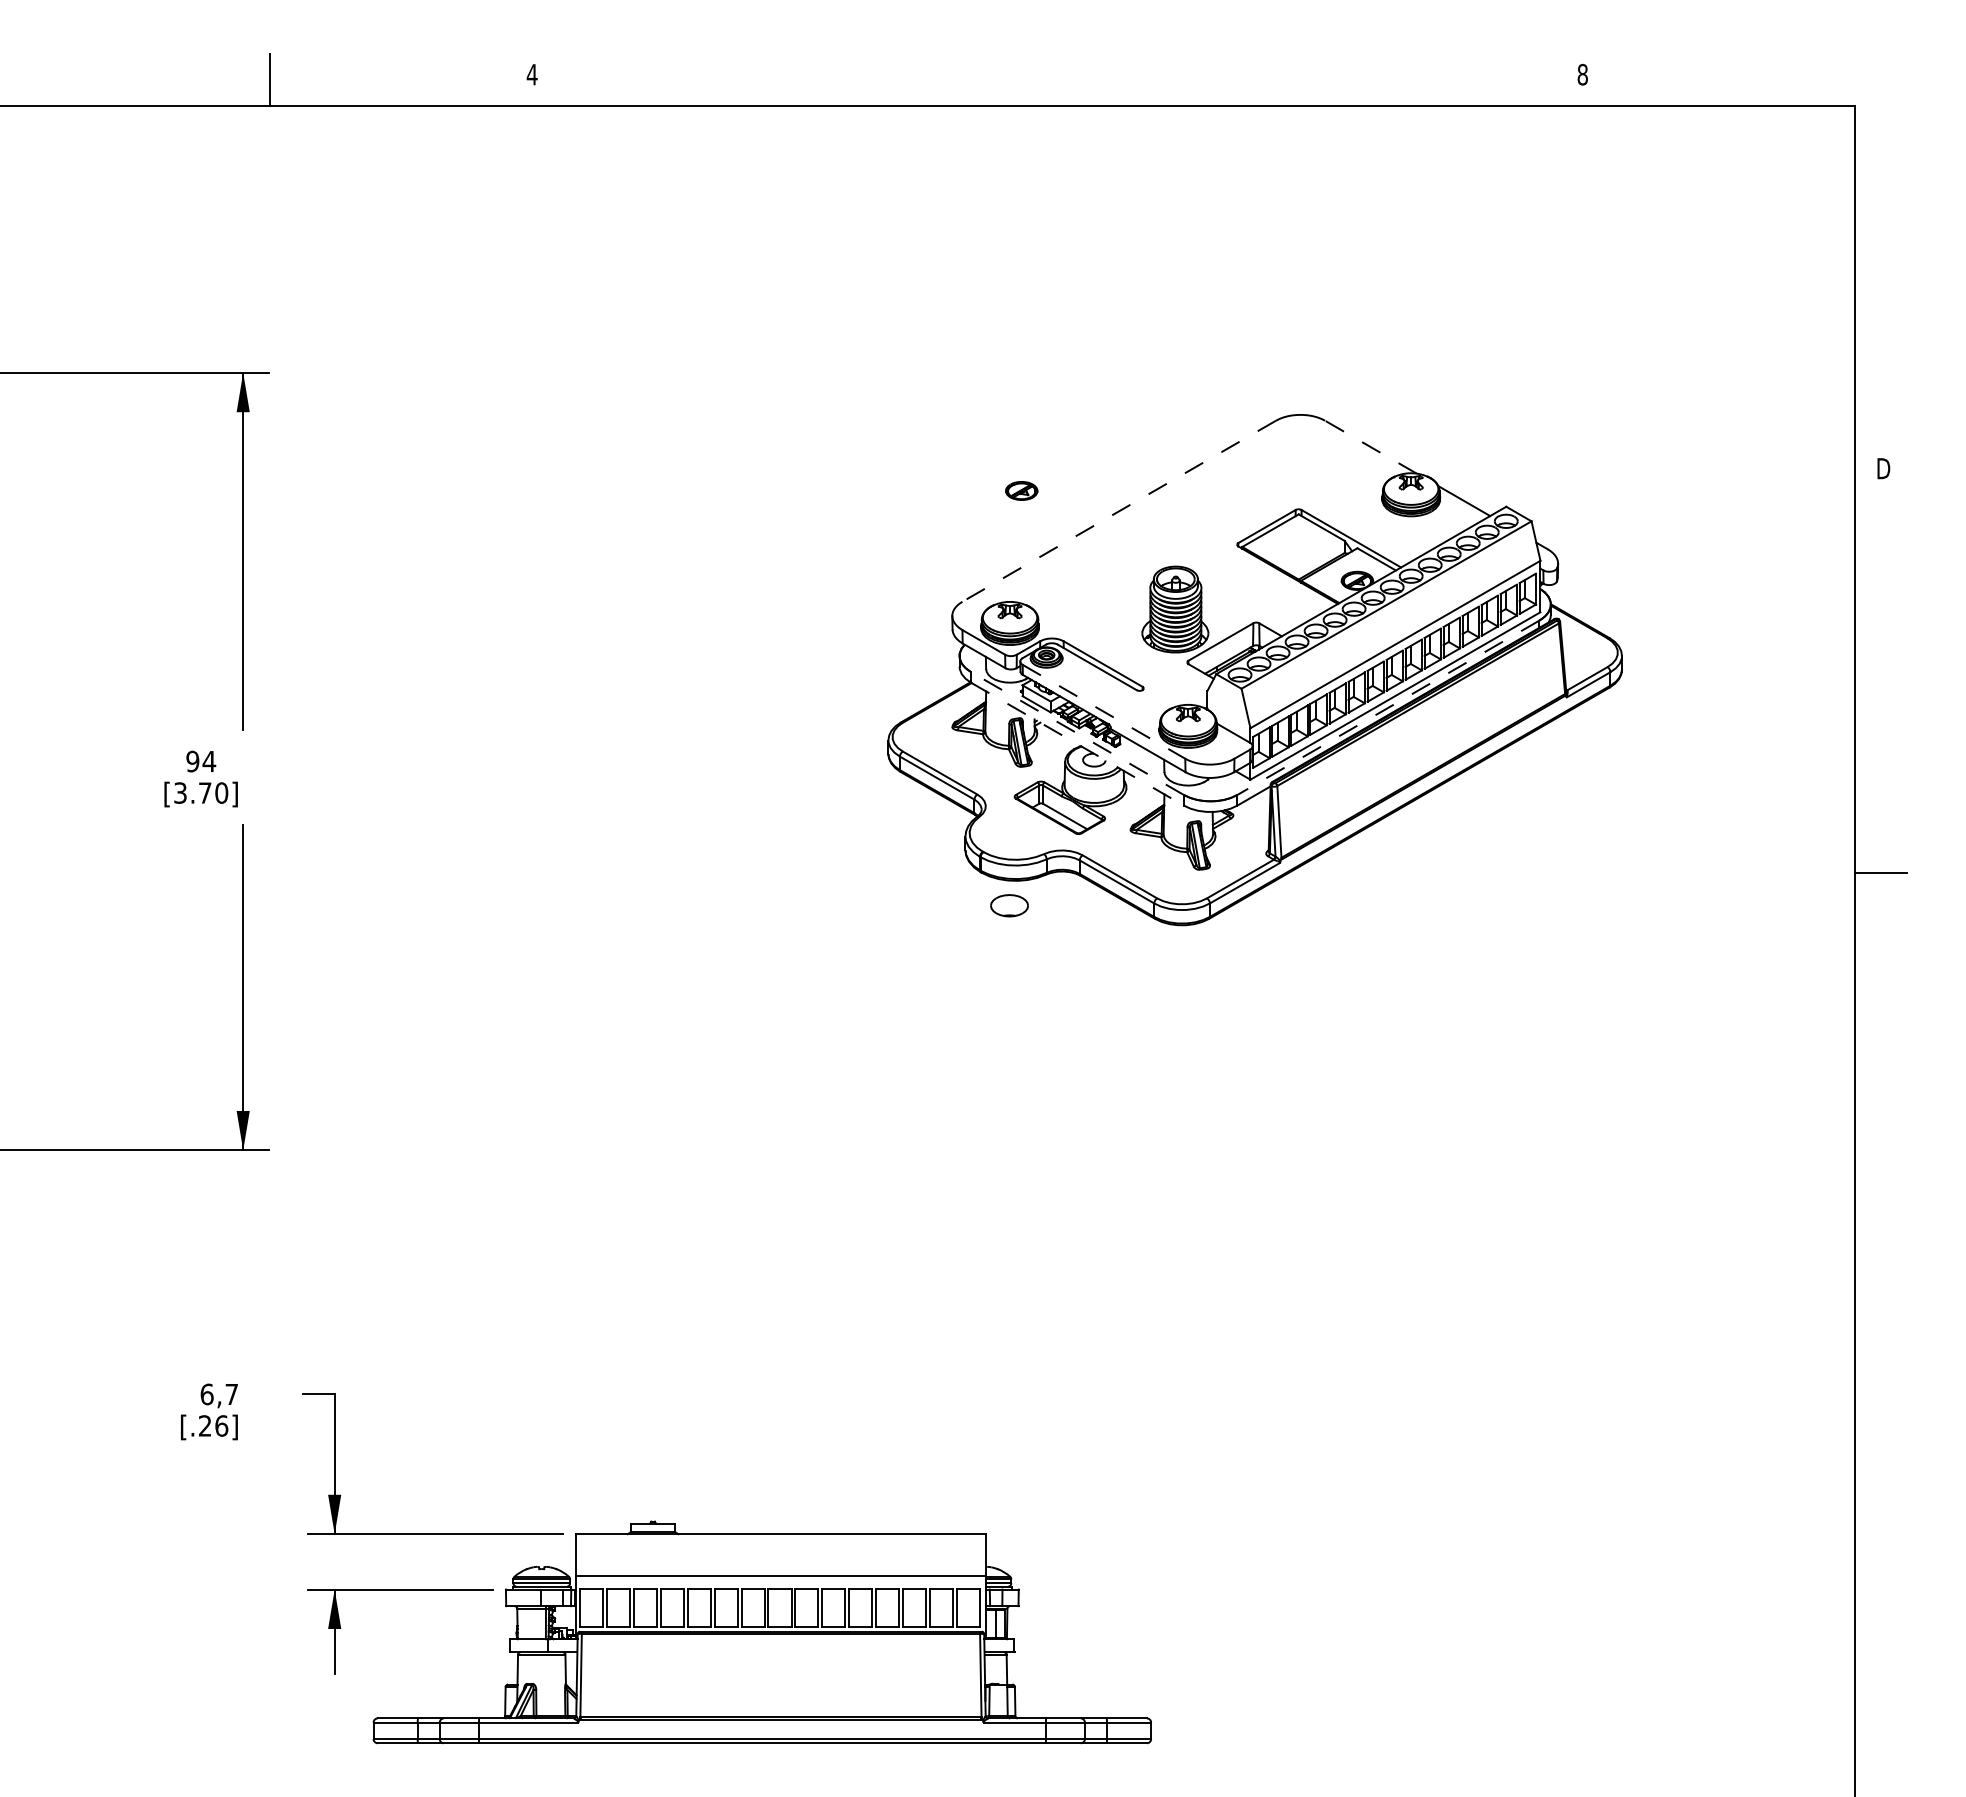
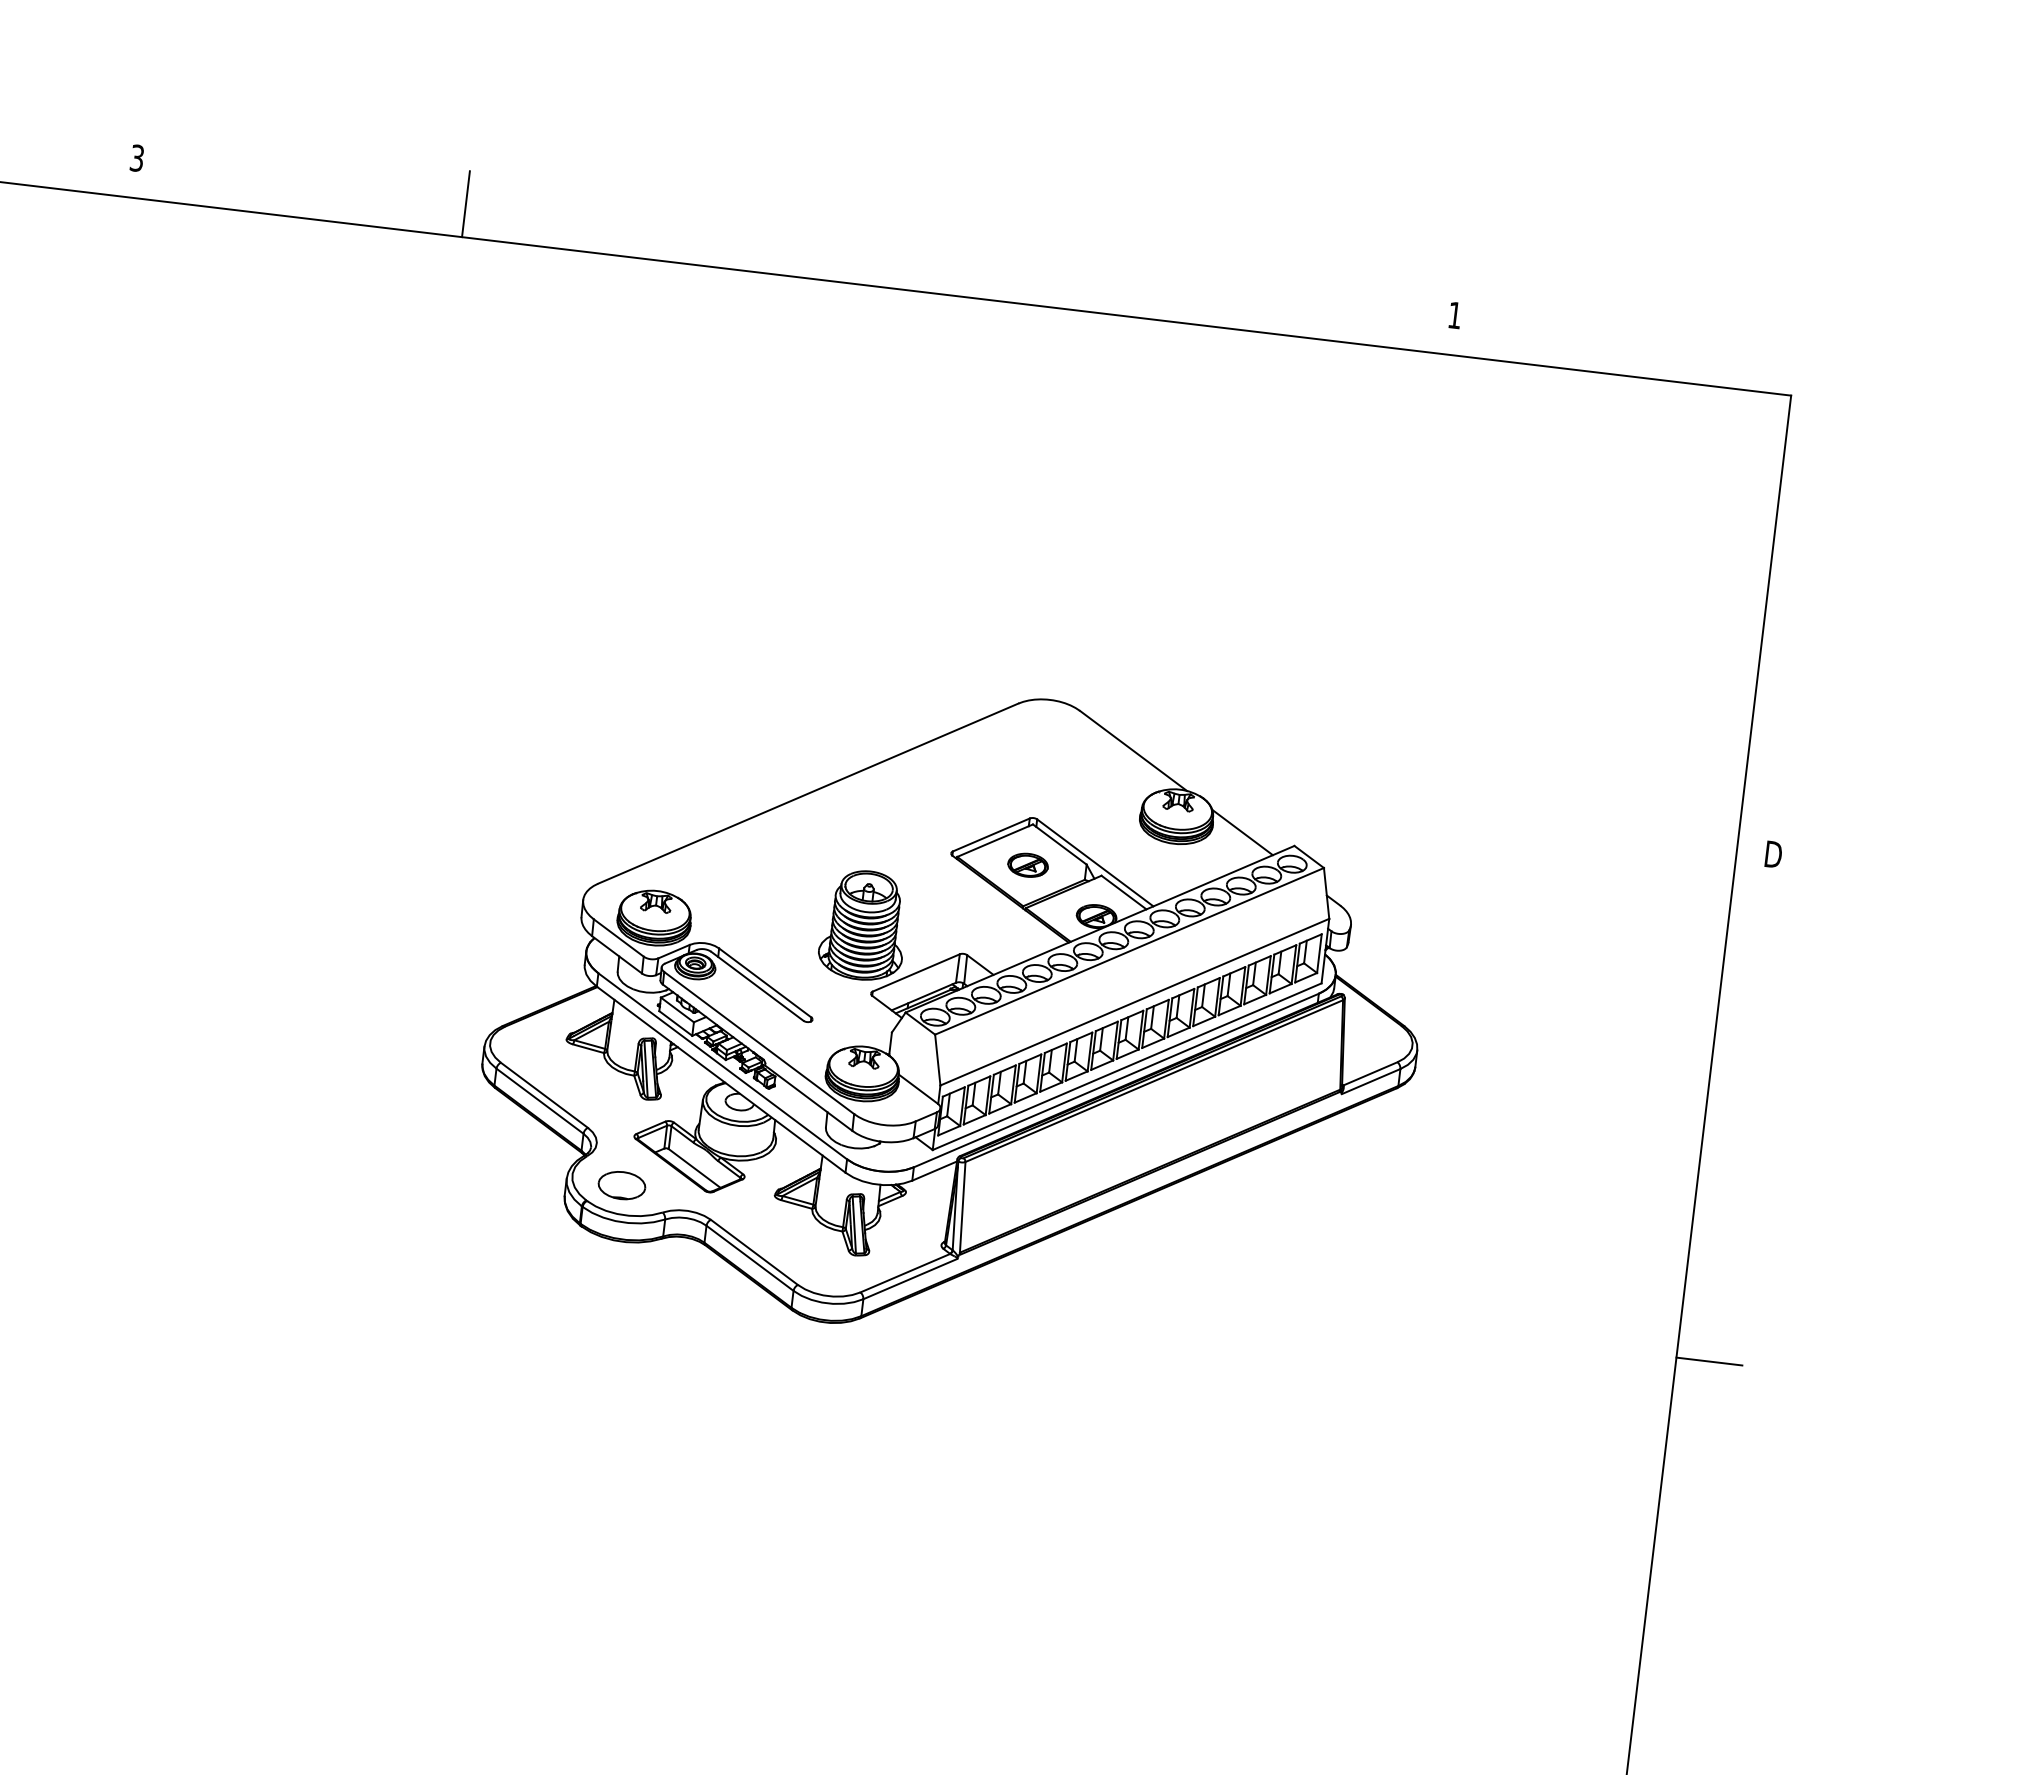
text: (531, 74) -> (136, 157), 4 -> 3
text: (1582, 74) -> (1454, 315), 8 -> 1
line: (794, 79) -> (465, 203), added
line: (1370, 447) -> (1133, 751), dashed -> solid
part: (1021, 490) -> (1027, 864), moved
line: (1118, 511) -> (807, 793), dashed -> solid
line: (1387, 708) -> (1115, 1081), dashed -> solid
line: (1104, 711) -> (759, 1042), dashed -> solid
line: (1077, 733) -> (722, 1066), dashed -> solid
line: (1077, 744) -> (721, 1080), dashed -> solid
part: (1009, 905) -> (621, 1185), moved

